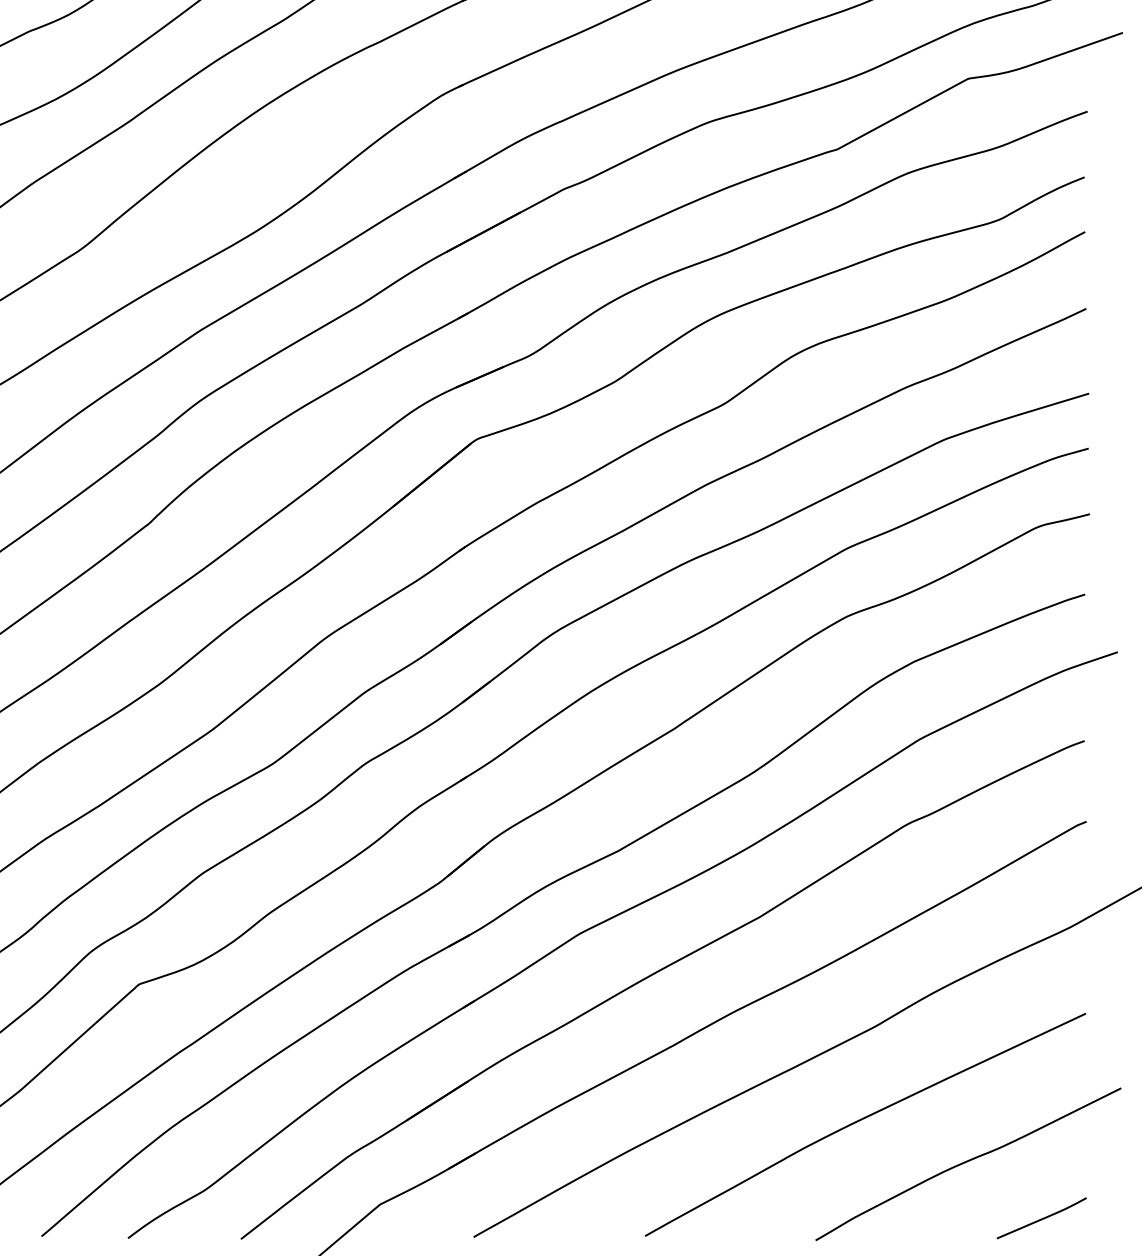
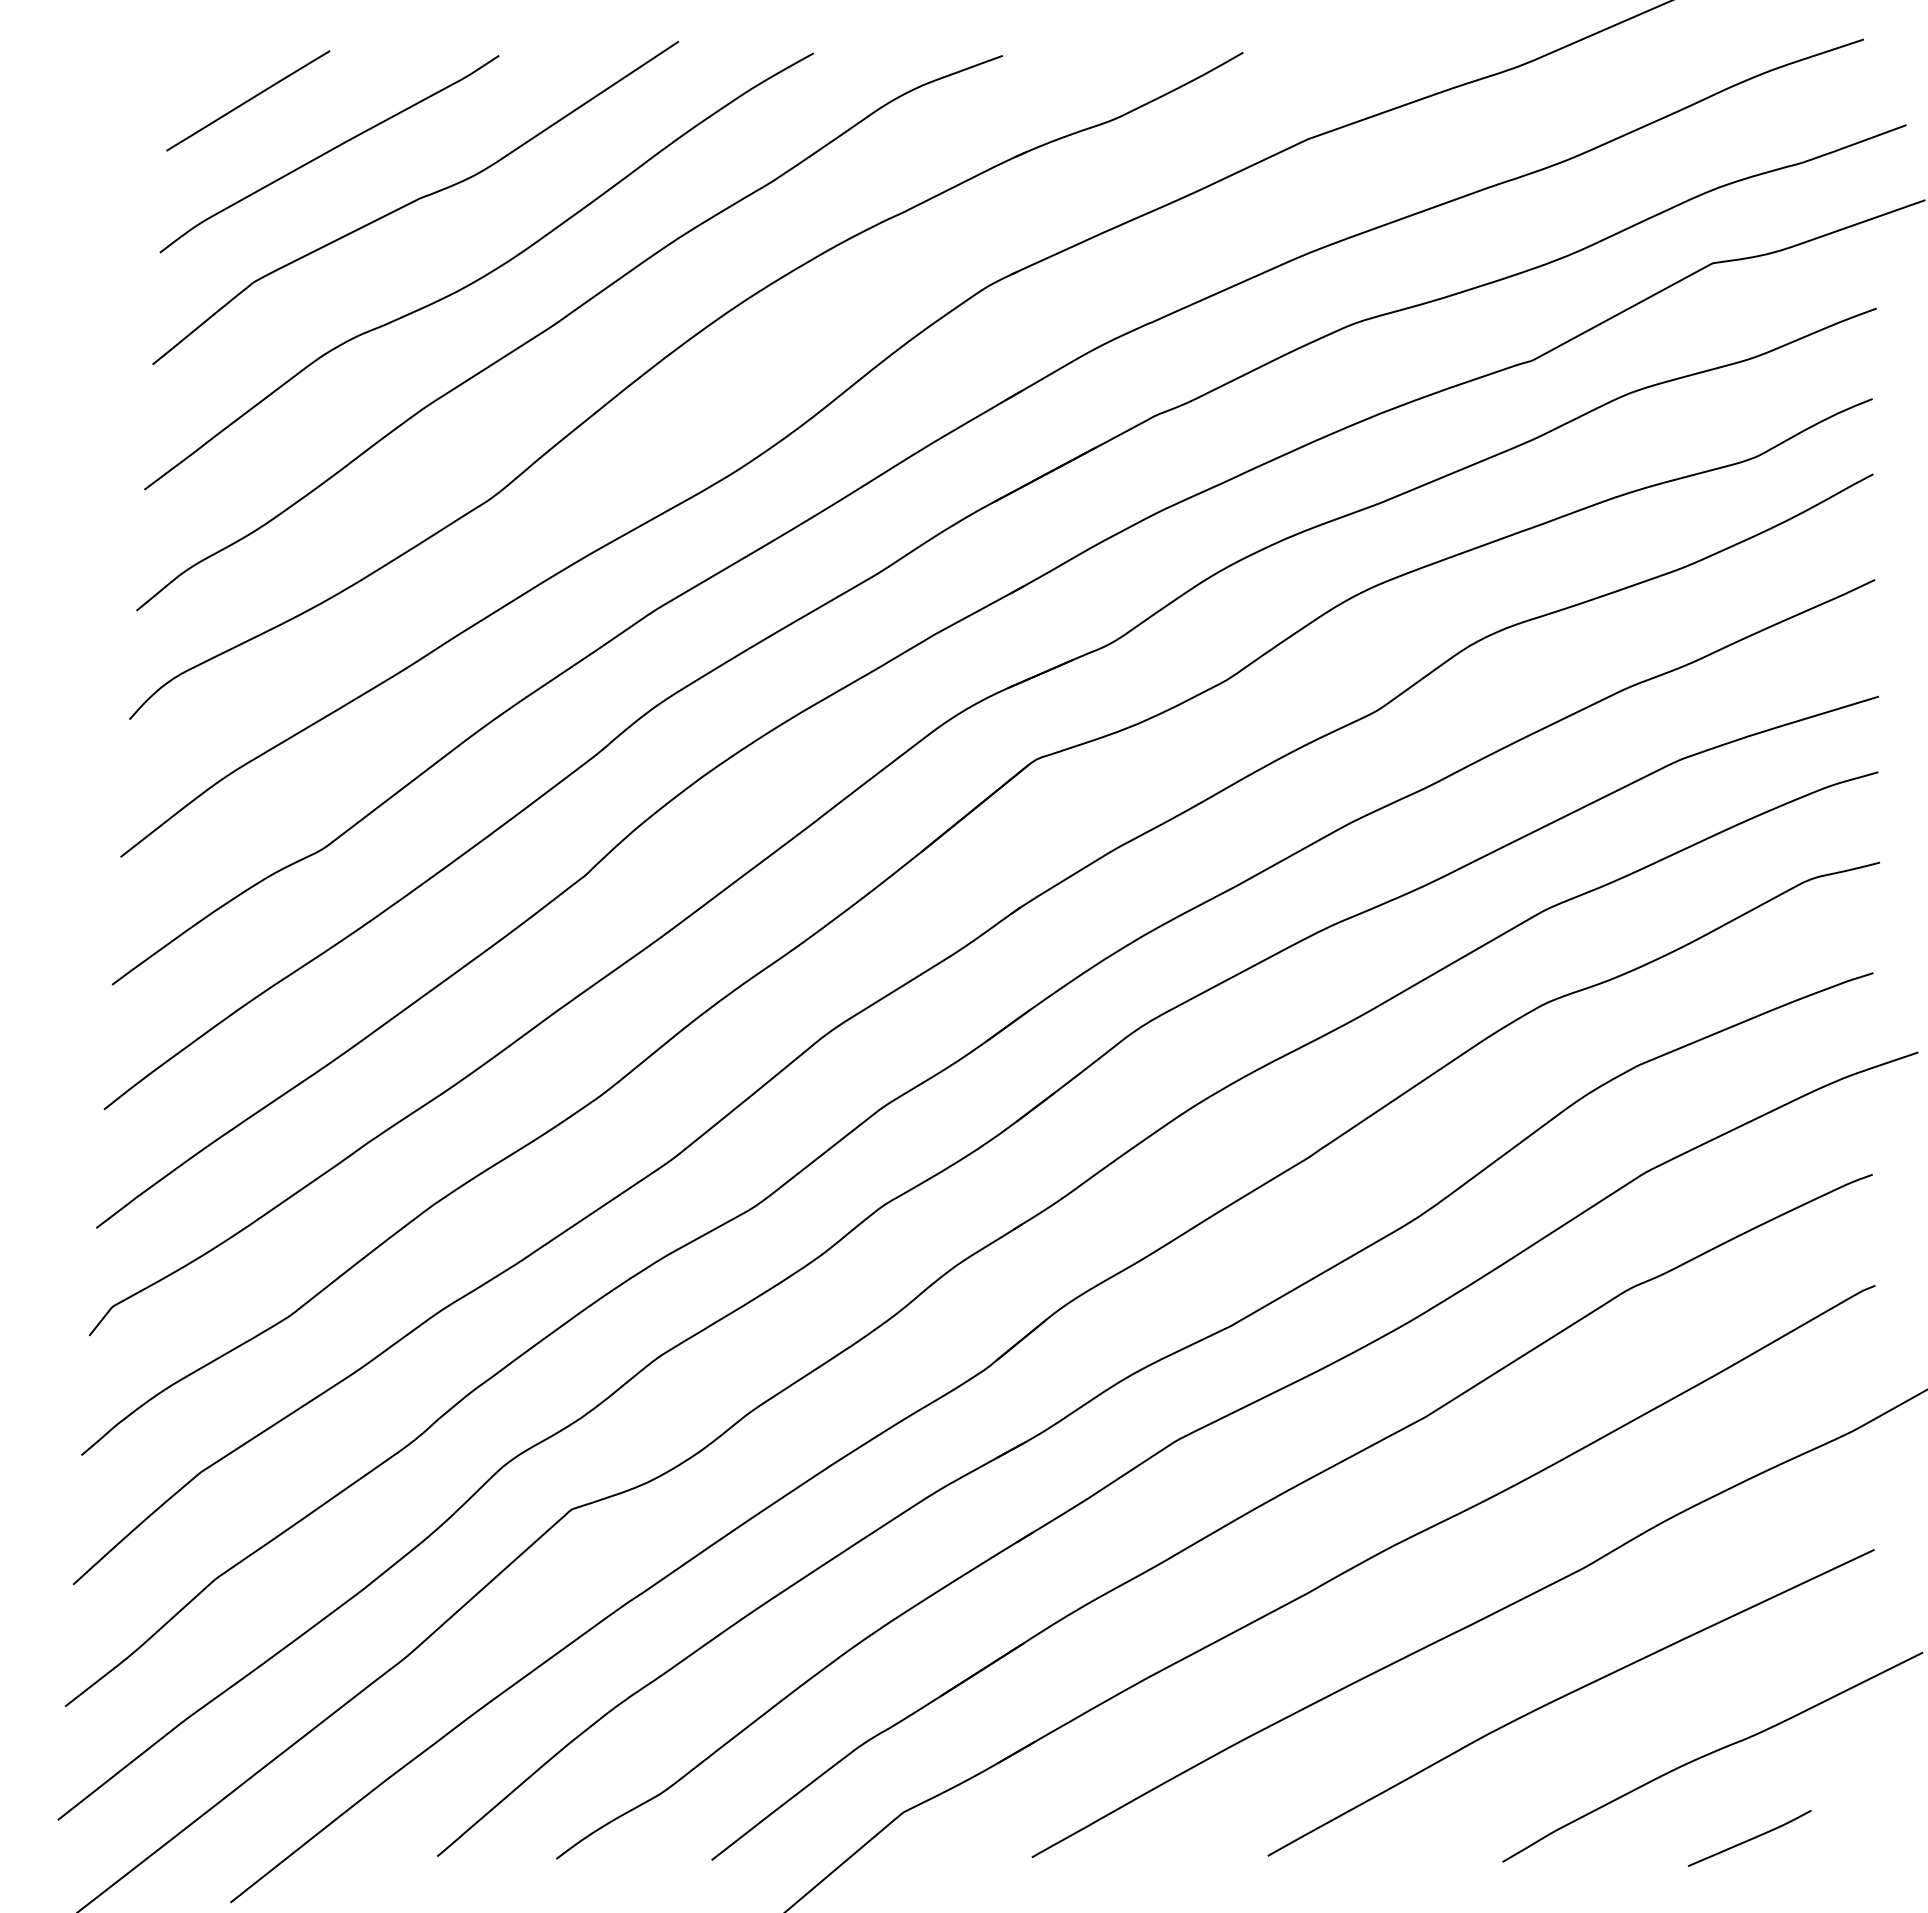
curve: (1042, 1218) -> (1750, 1838), moved

